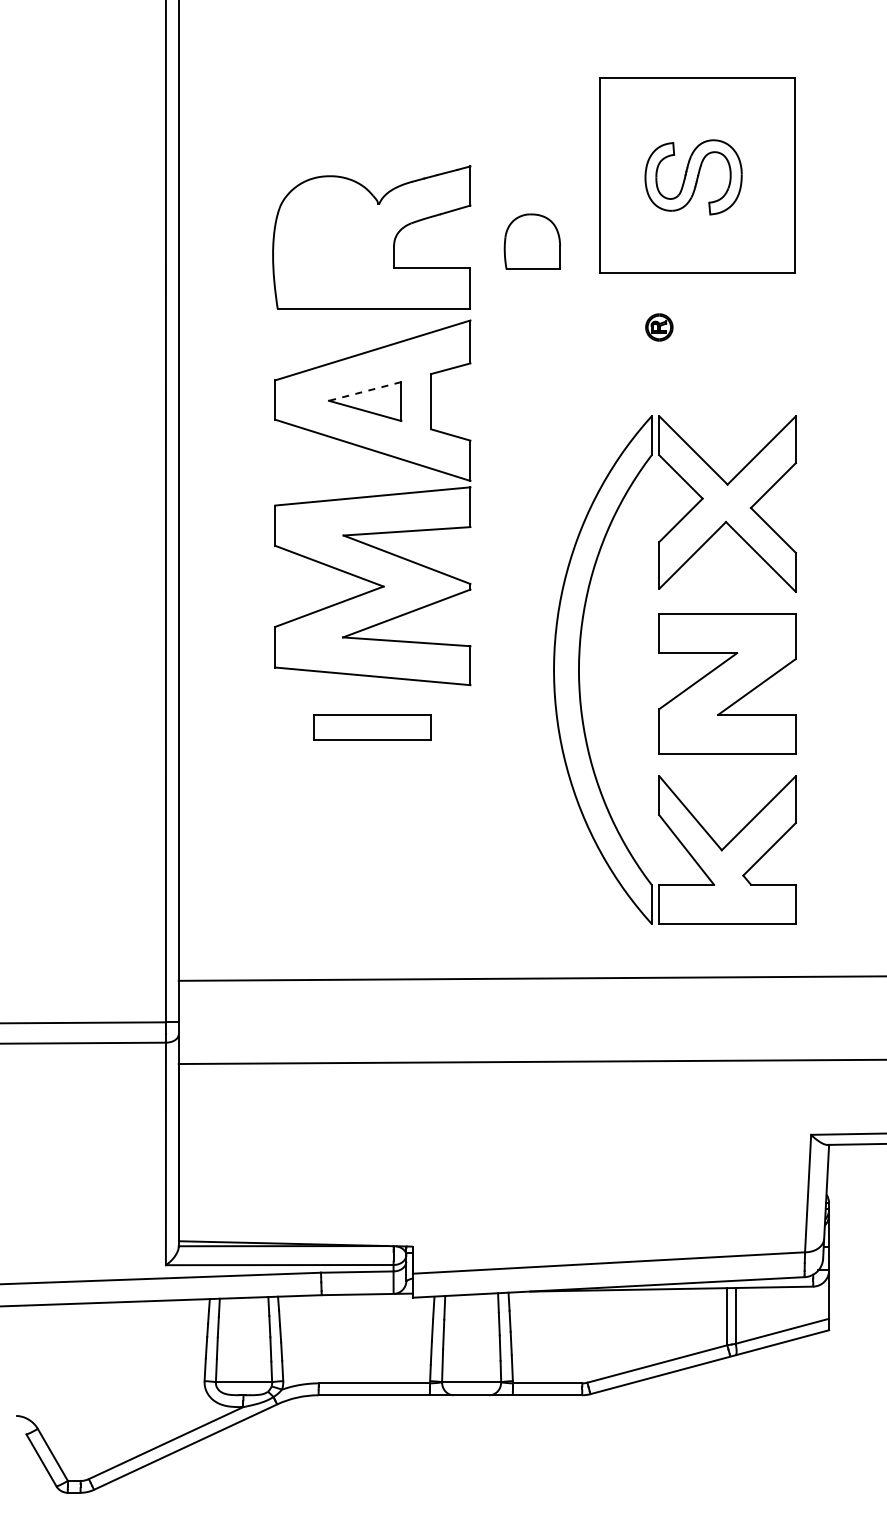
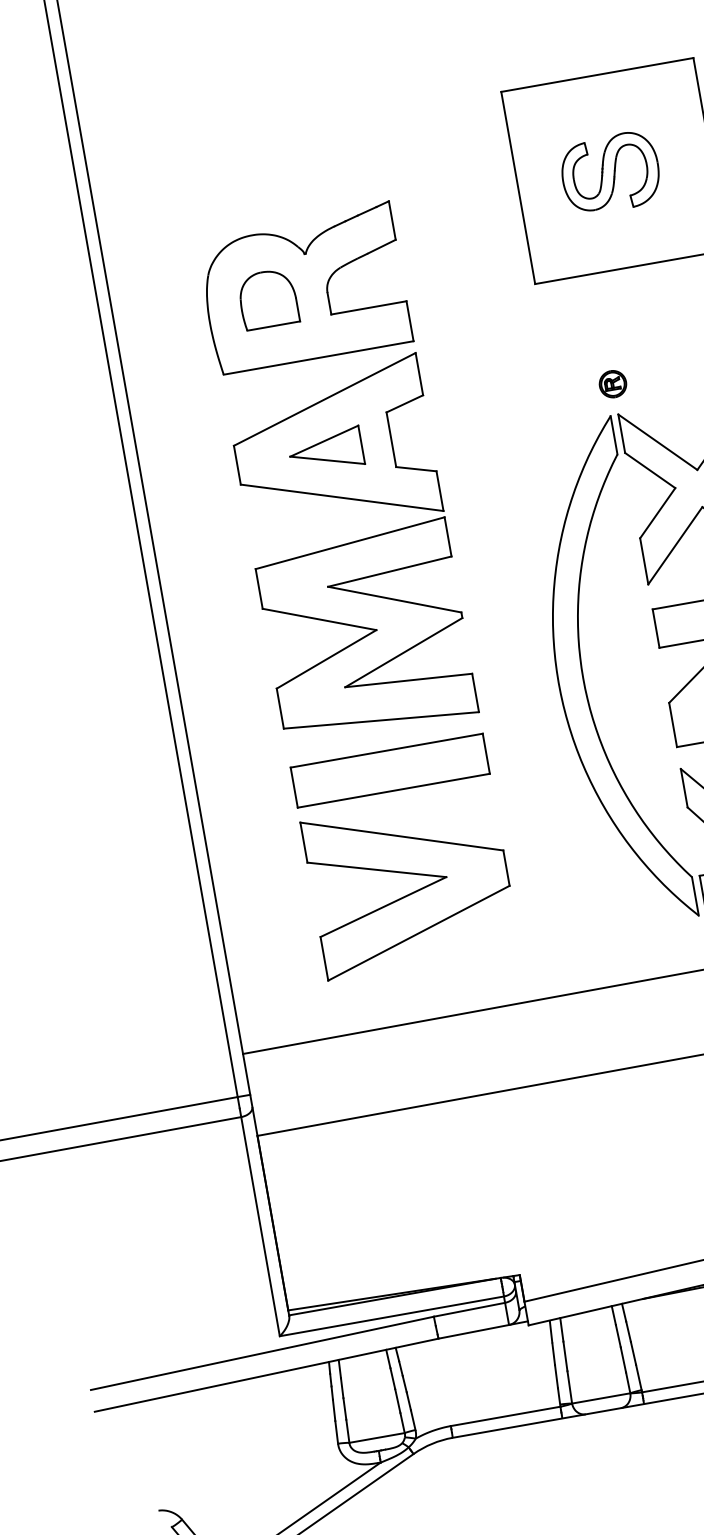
part: (531, 241) -> (267, 298), moved
part: (659, 327) -> (613, 384), moved
line: (364, 391) -> (323, 441), dashed -> solid
part: (372, 727) -> (389, 770), size x1.67
part: (374, 850) -> (413, 891), added

